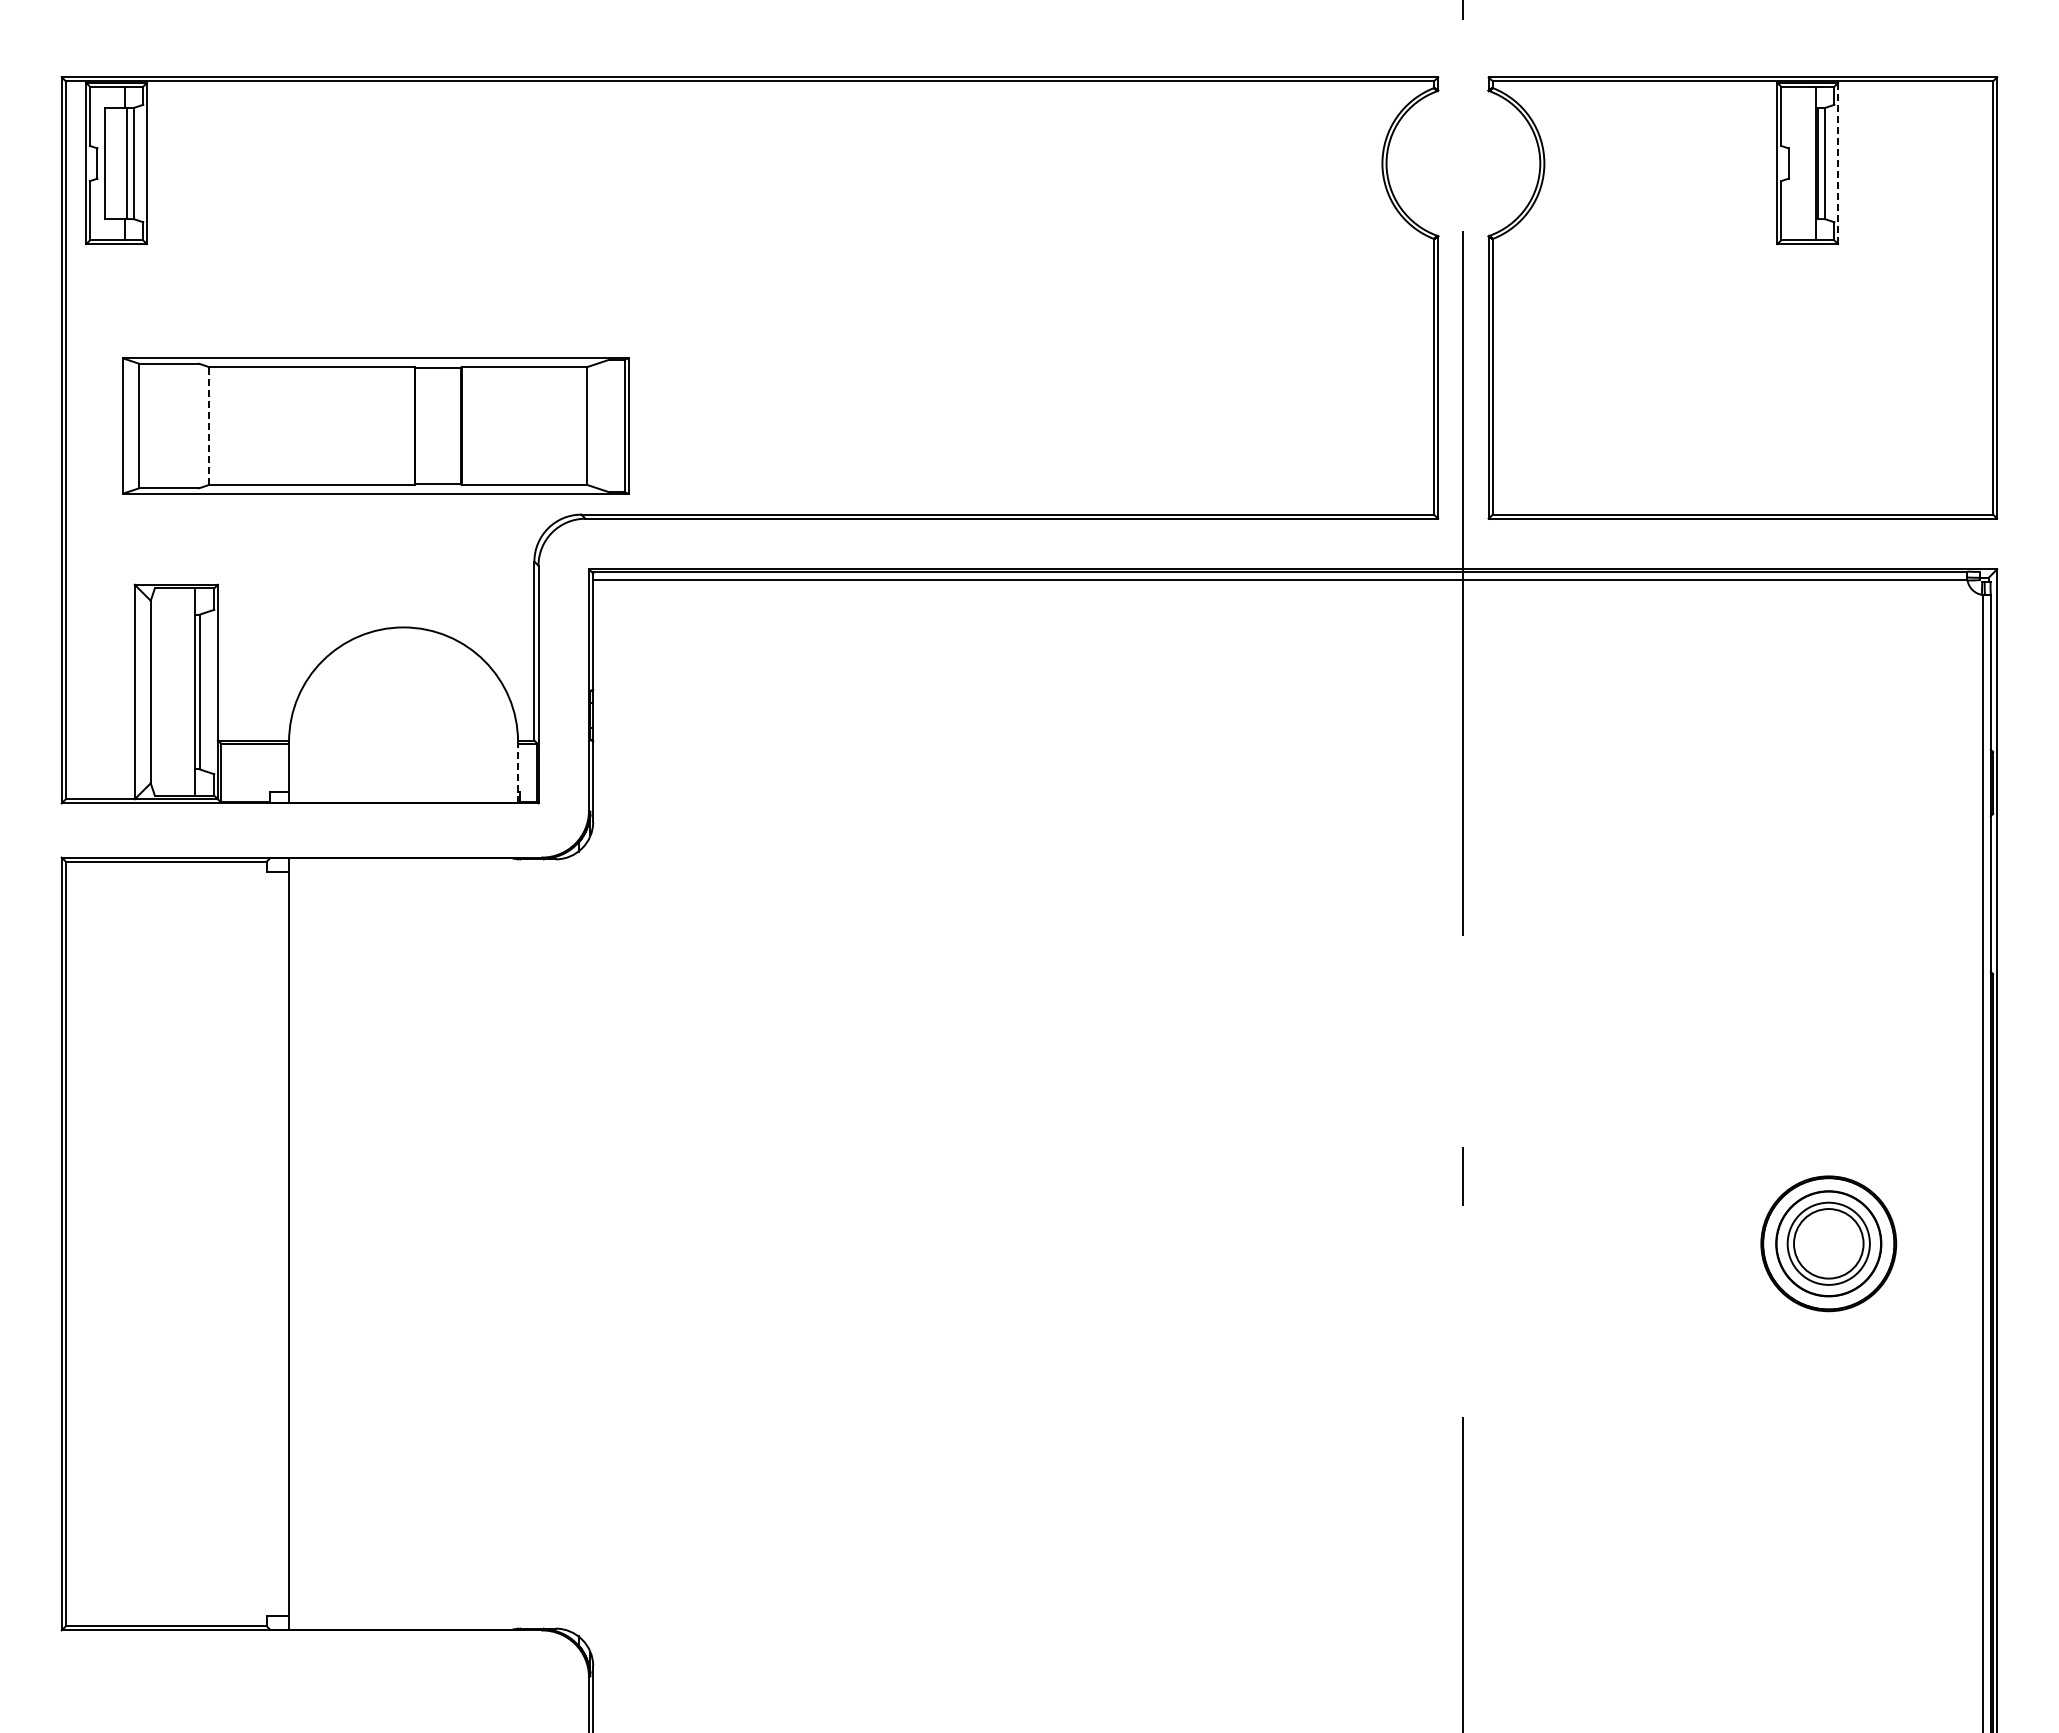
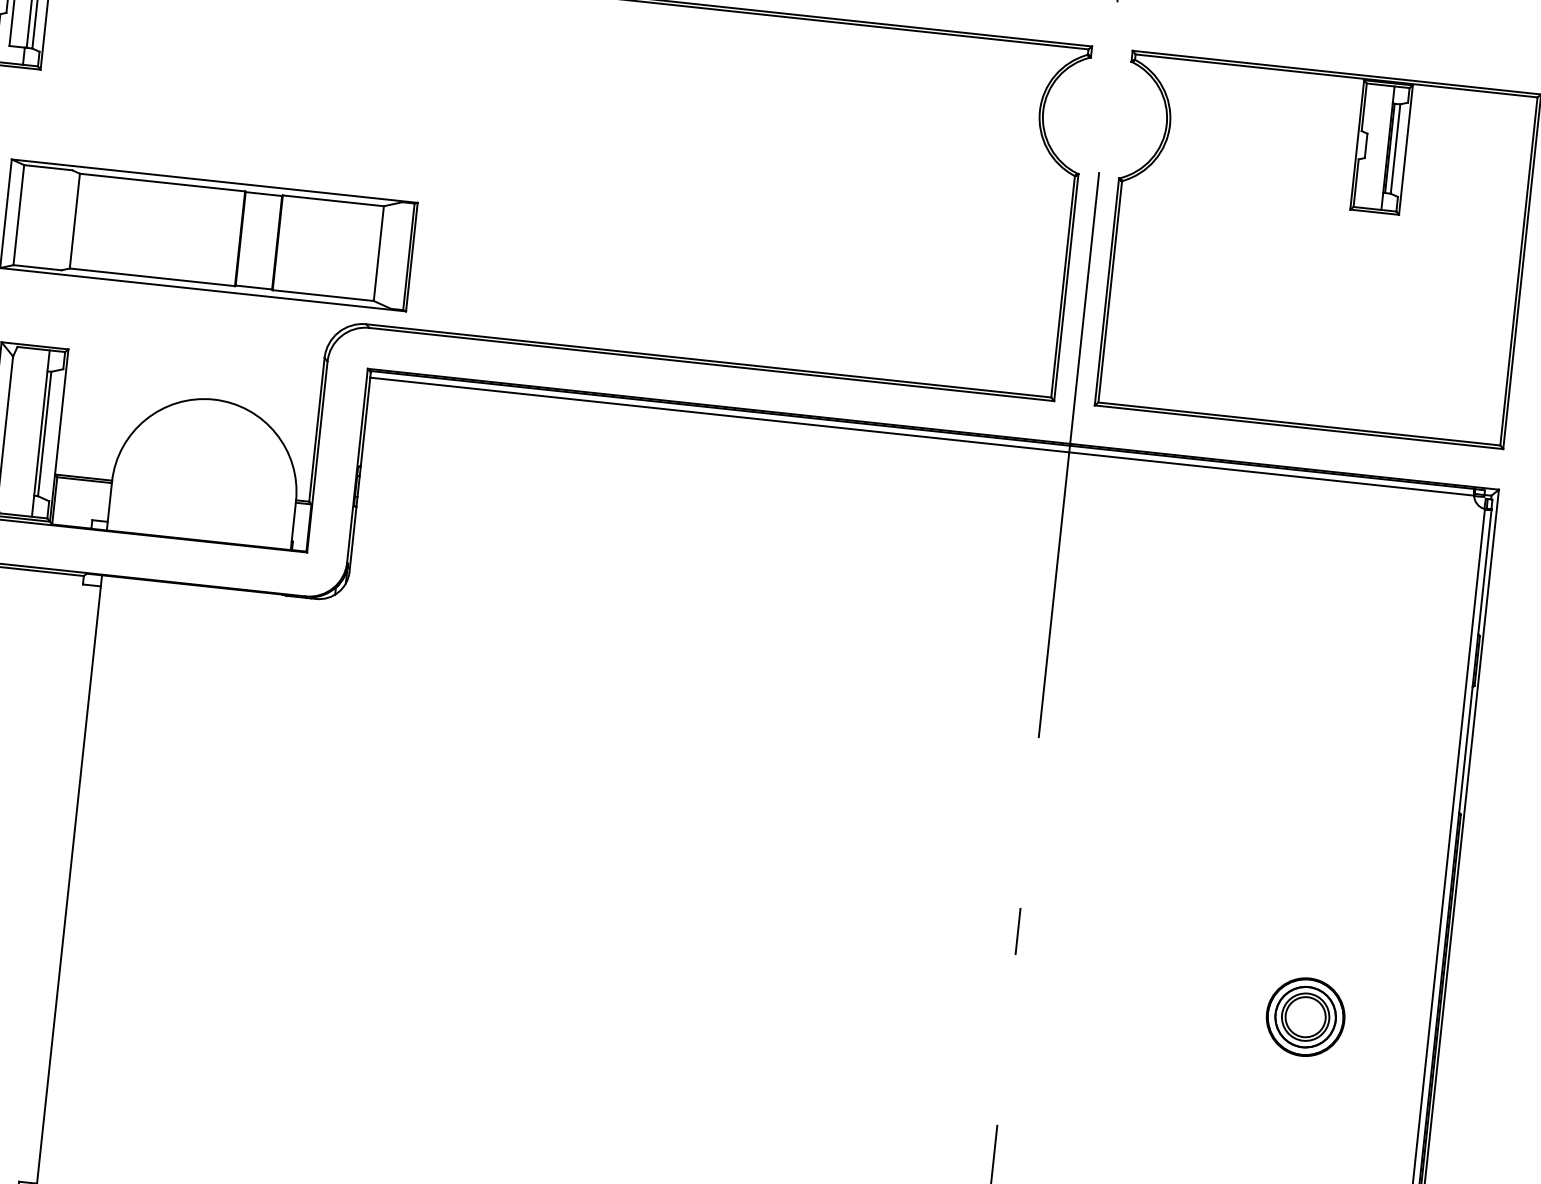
line: (1838, 163) -> (1406, 150), dashed -> solid
line: (208, 426) -> (74, 221), dashed -> solid
line: (518, 771) -> (293, 525), dashed -> solid
part: (1828, 1244) -> (1305, 1017), size x0.71

